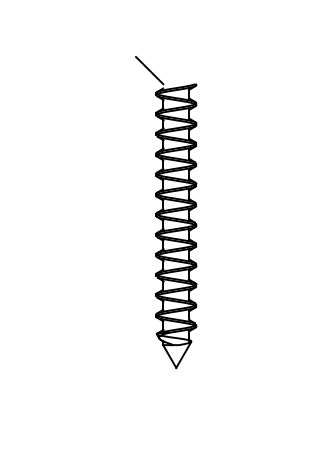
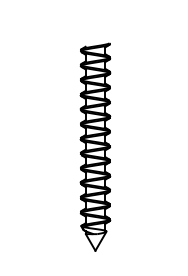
line: (149, 70) -> (75, 33), removed

